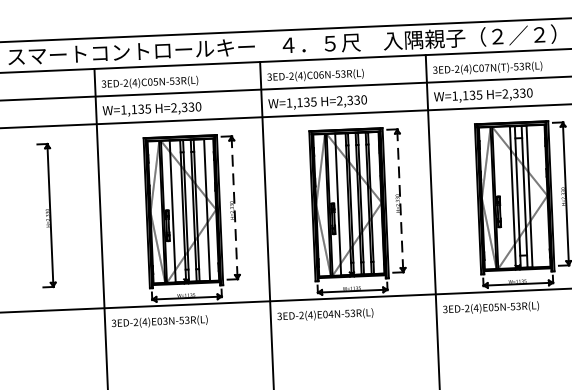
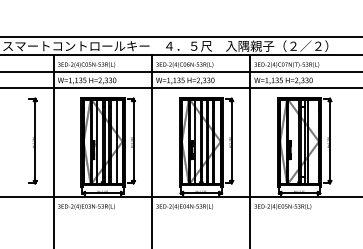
line: (399, 201) -> (231, 141), dashed -> solid
line: (234, 208) -> (133, 141), dashed -> solid
part: (45, 214) -> (32, 140), moved

